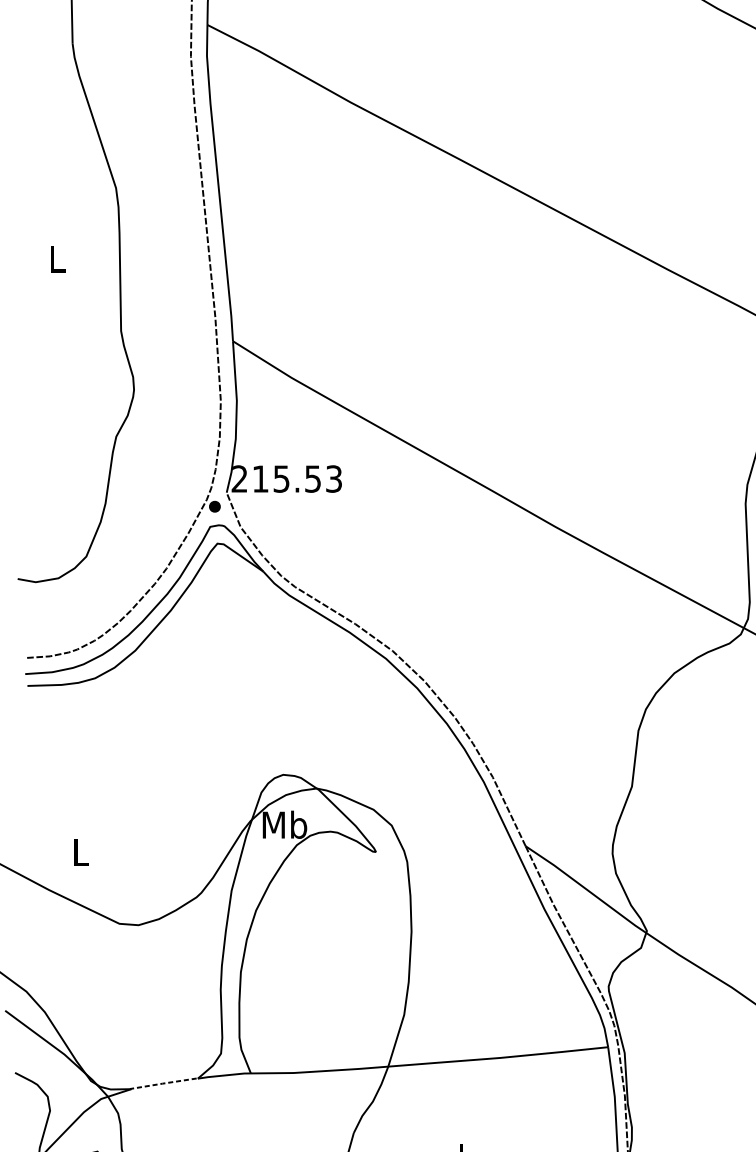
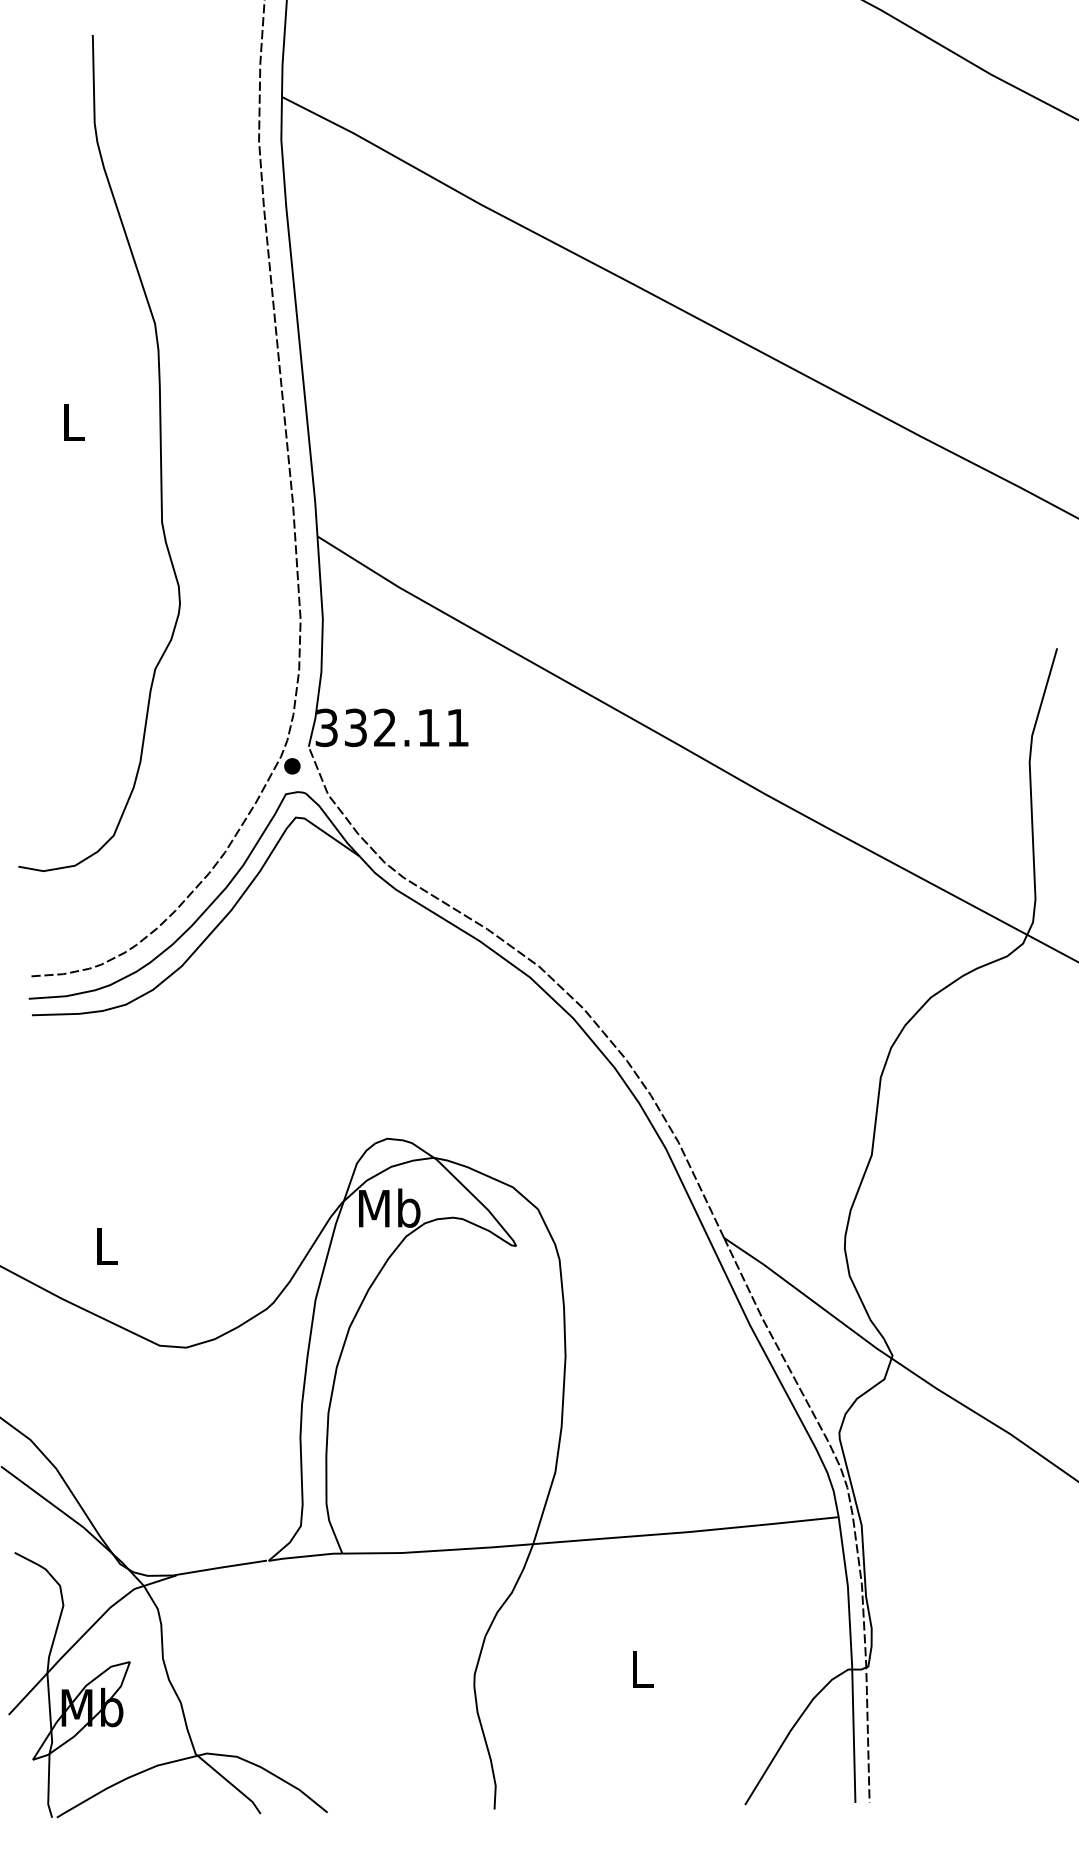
text: (286, 478) -> (391, 727), 215.53 -> 332.11
line: (163, 1083) -> (220, 1567), dashed -> solid

